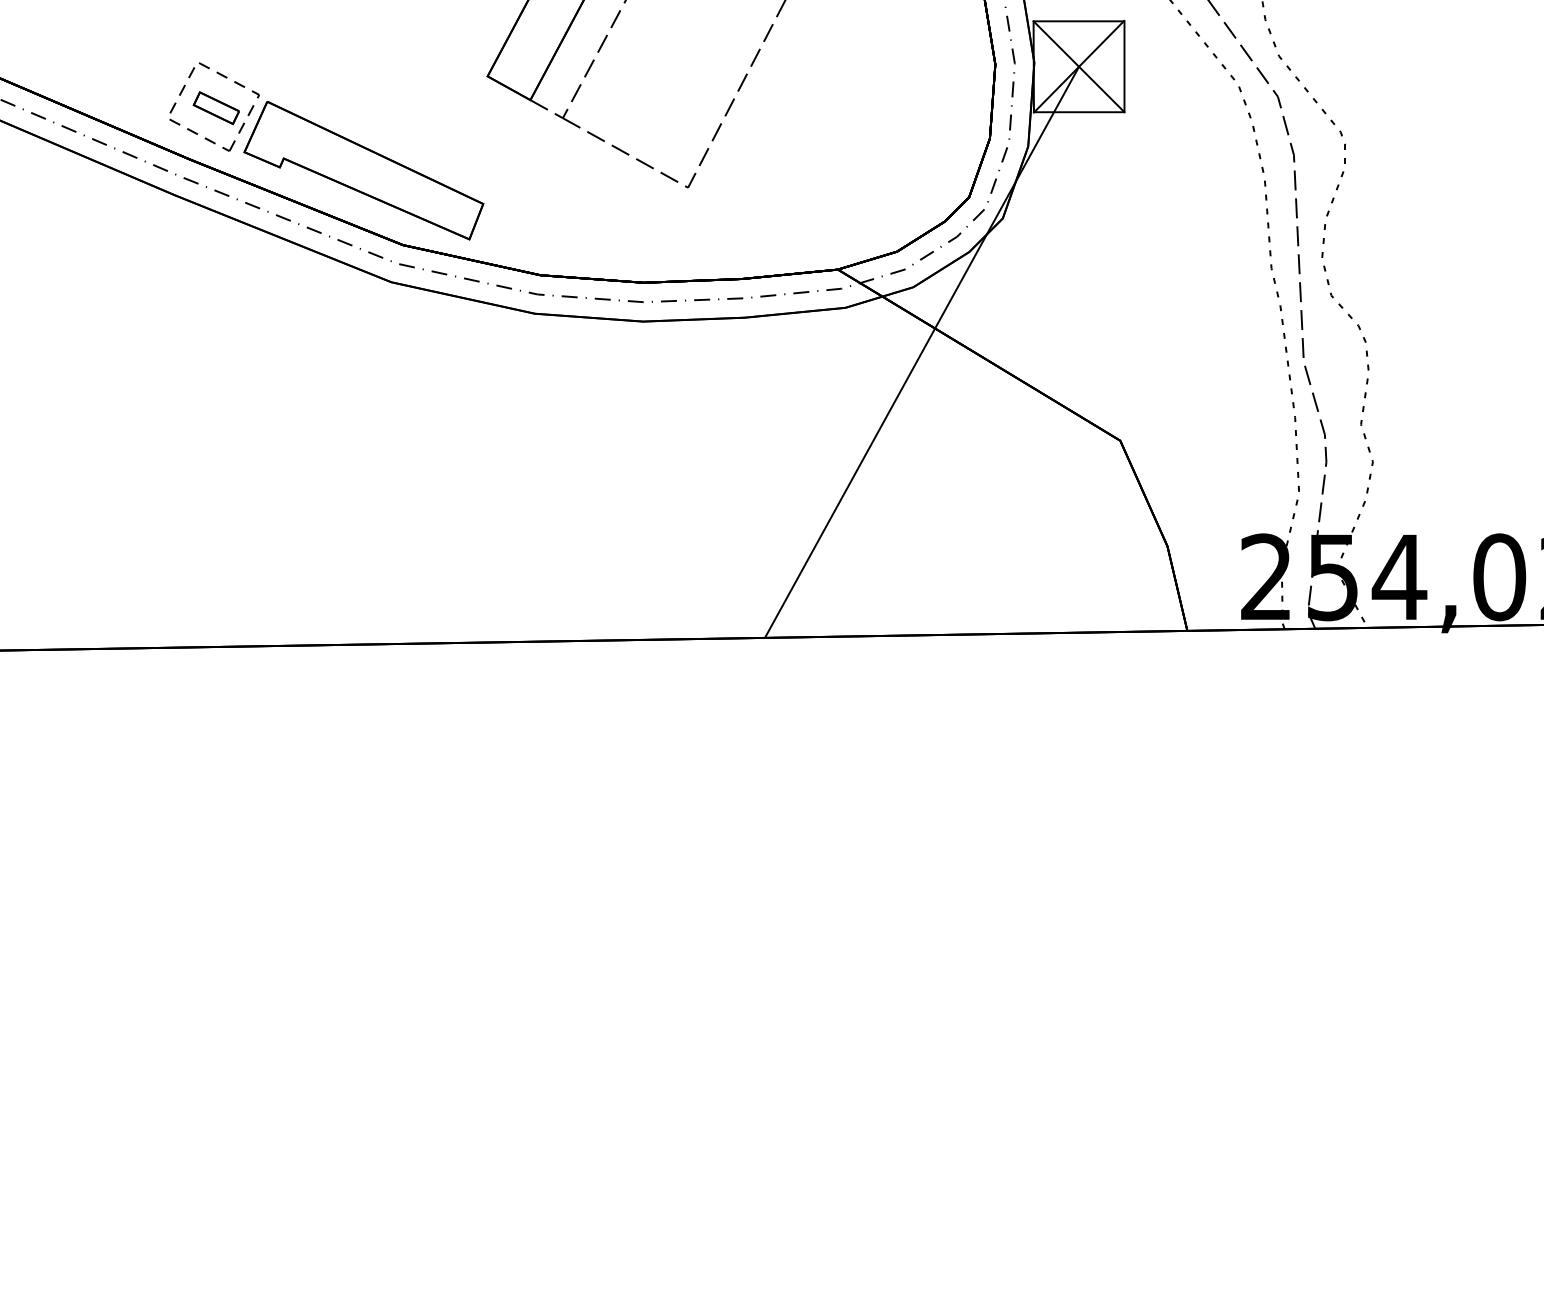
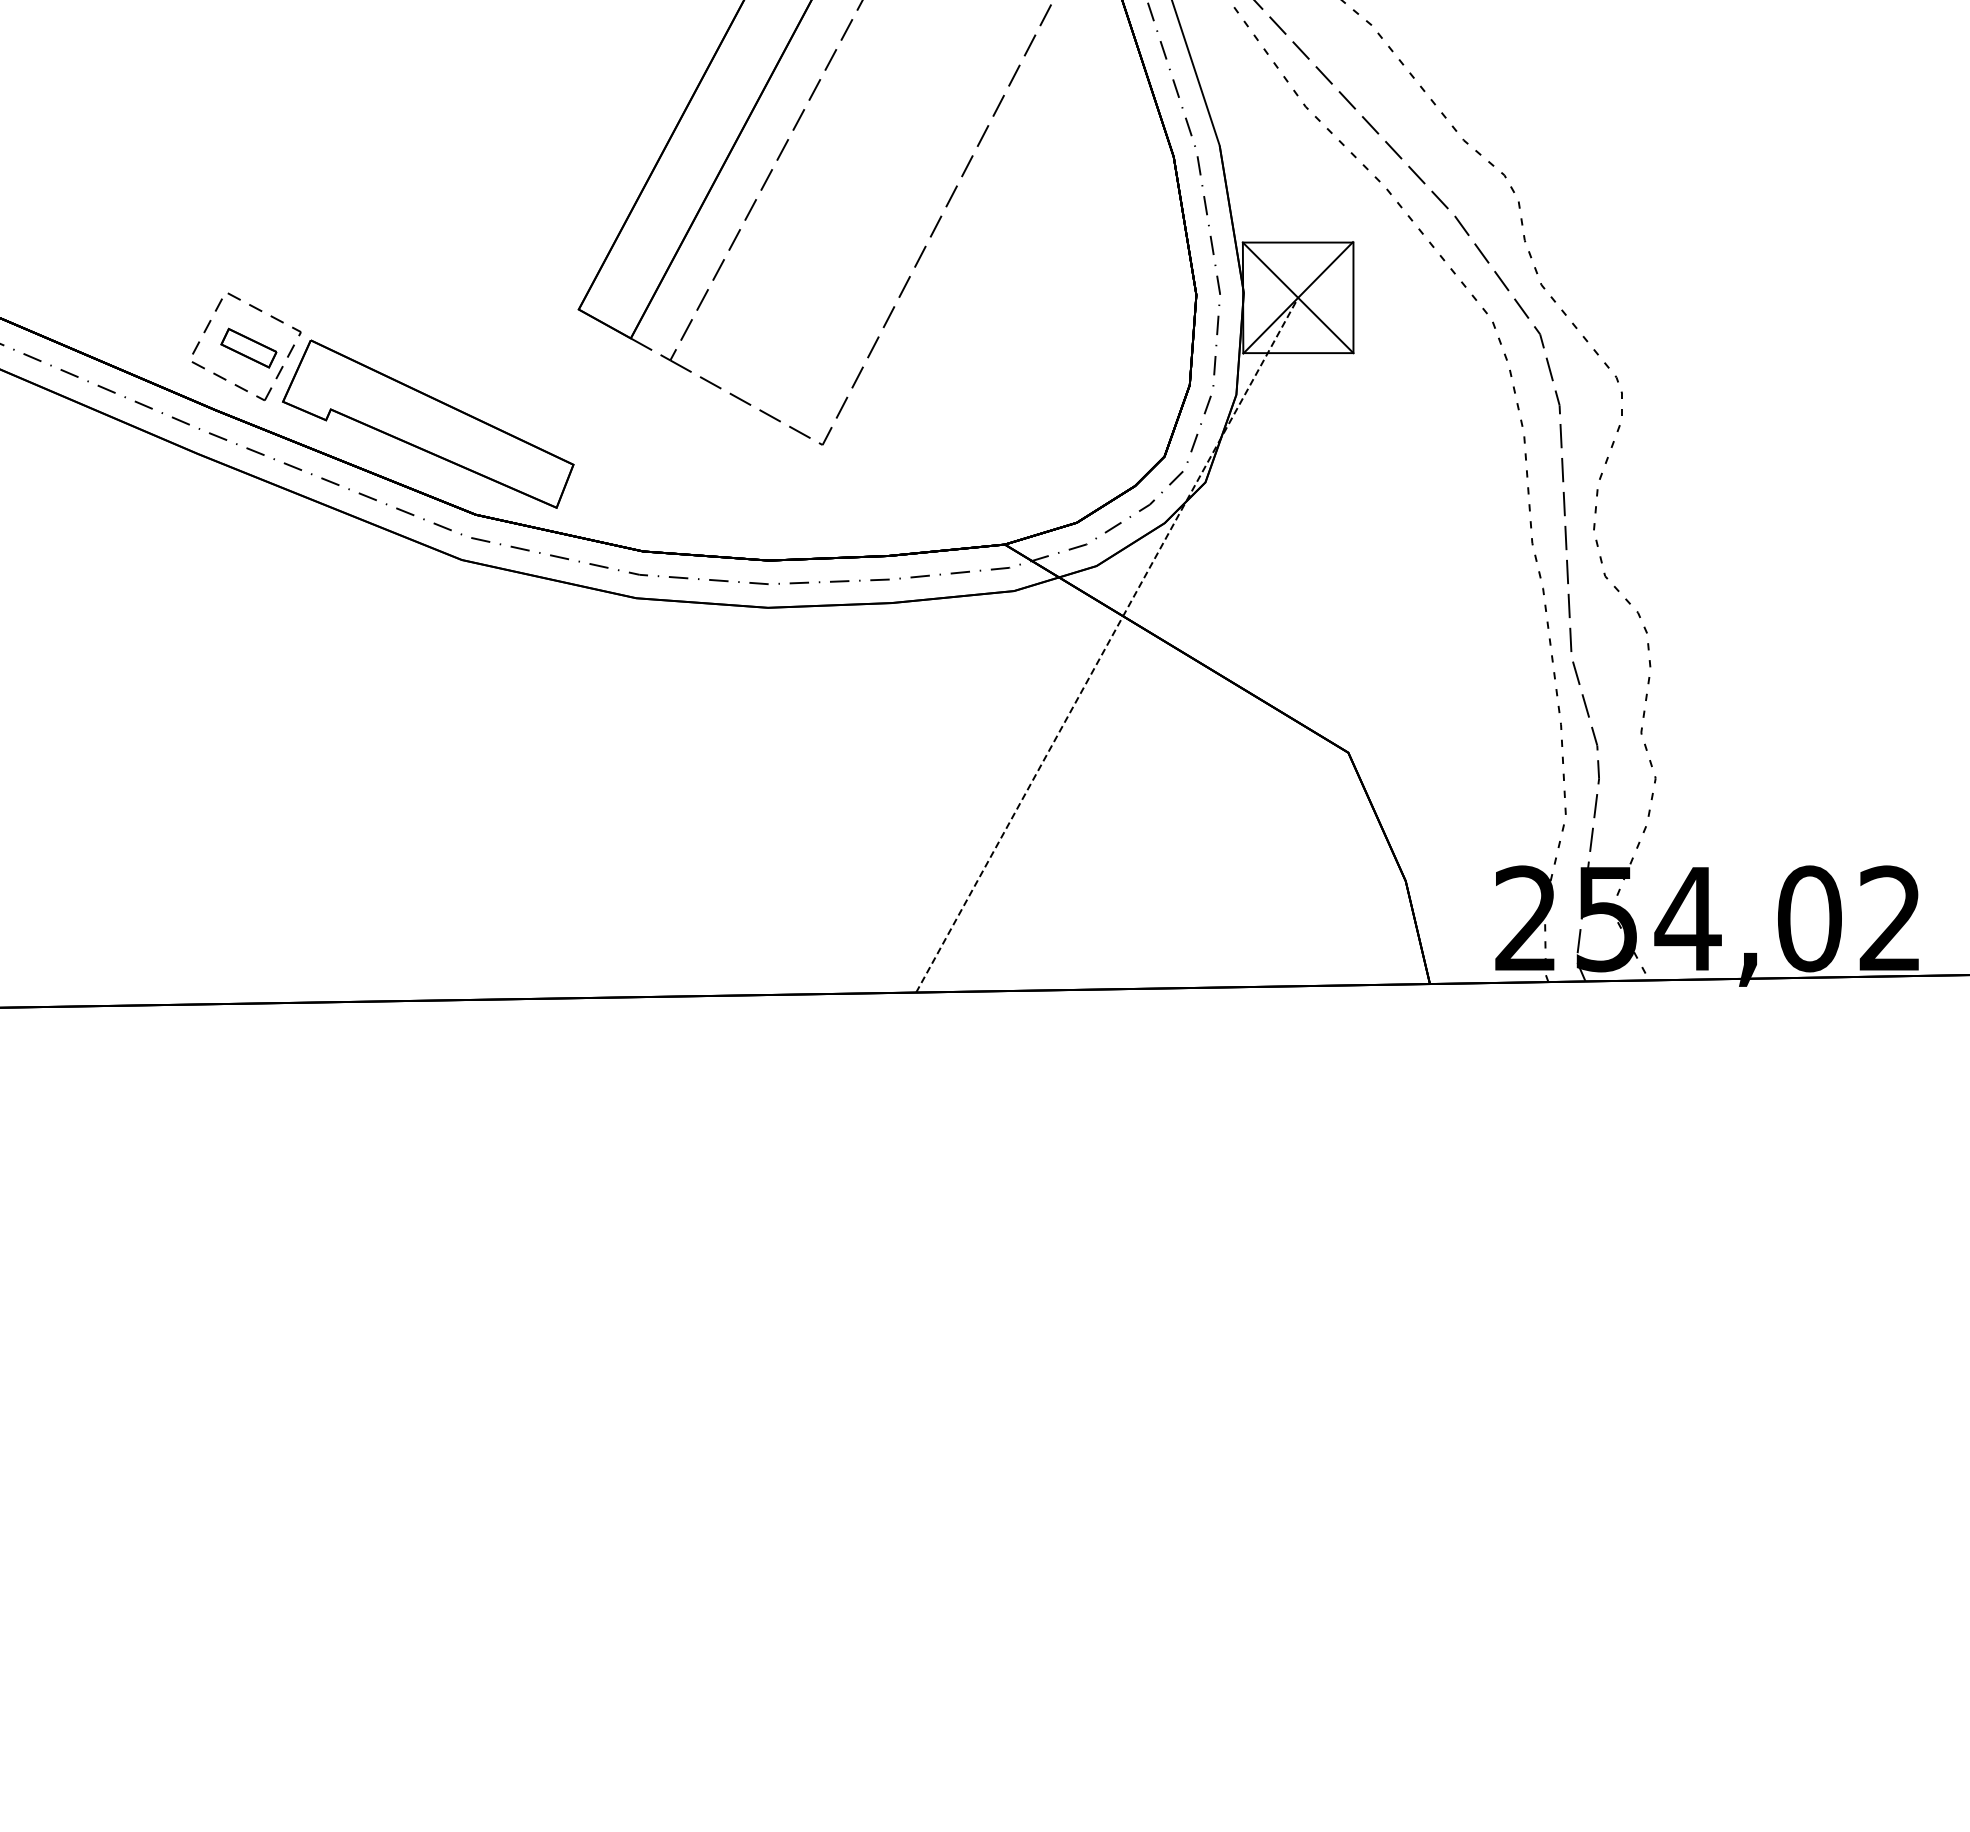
line: (922, 351) -> (1107, 644), solid -> dashed

